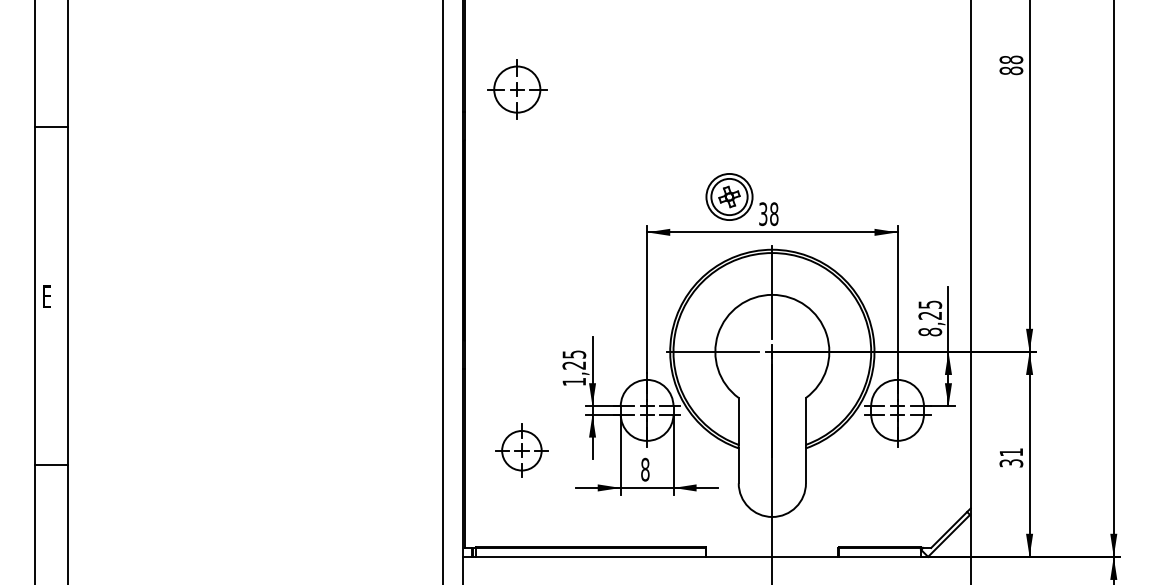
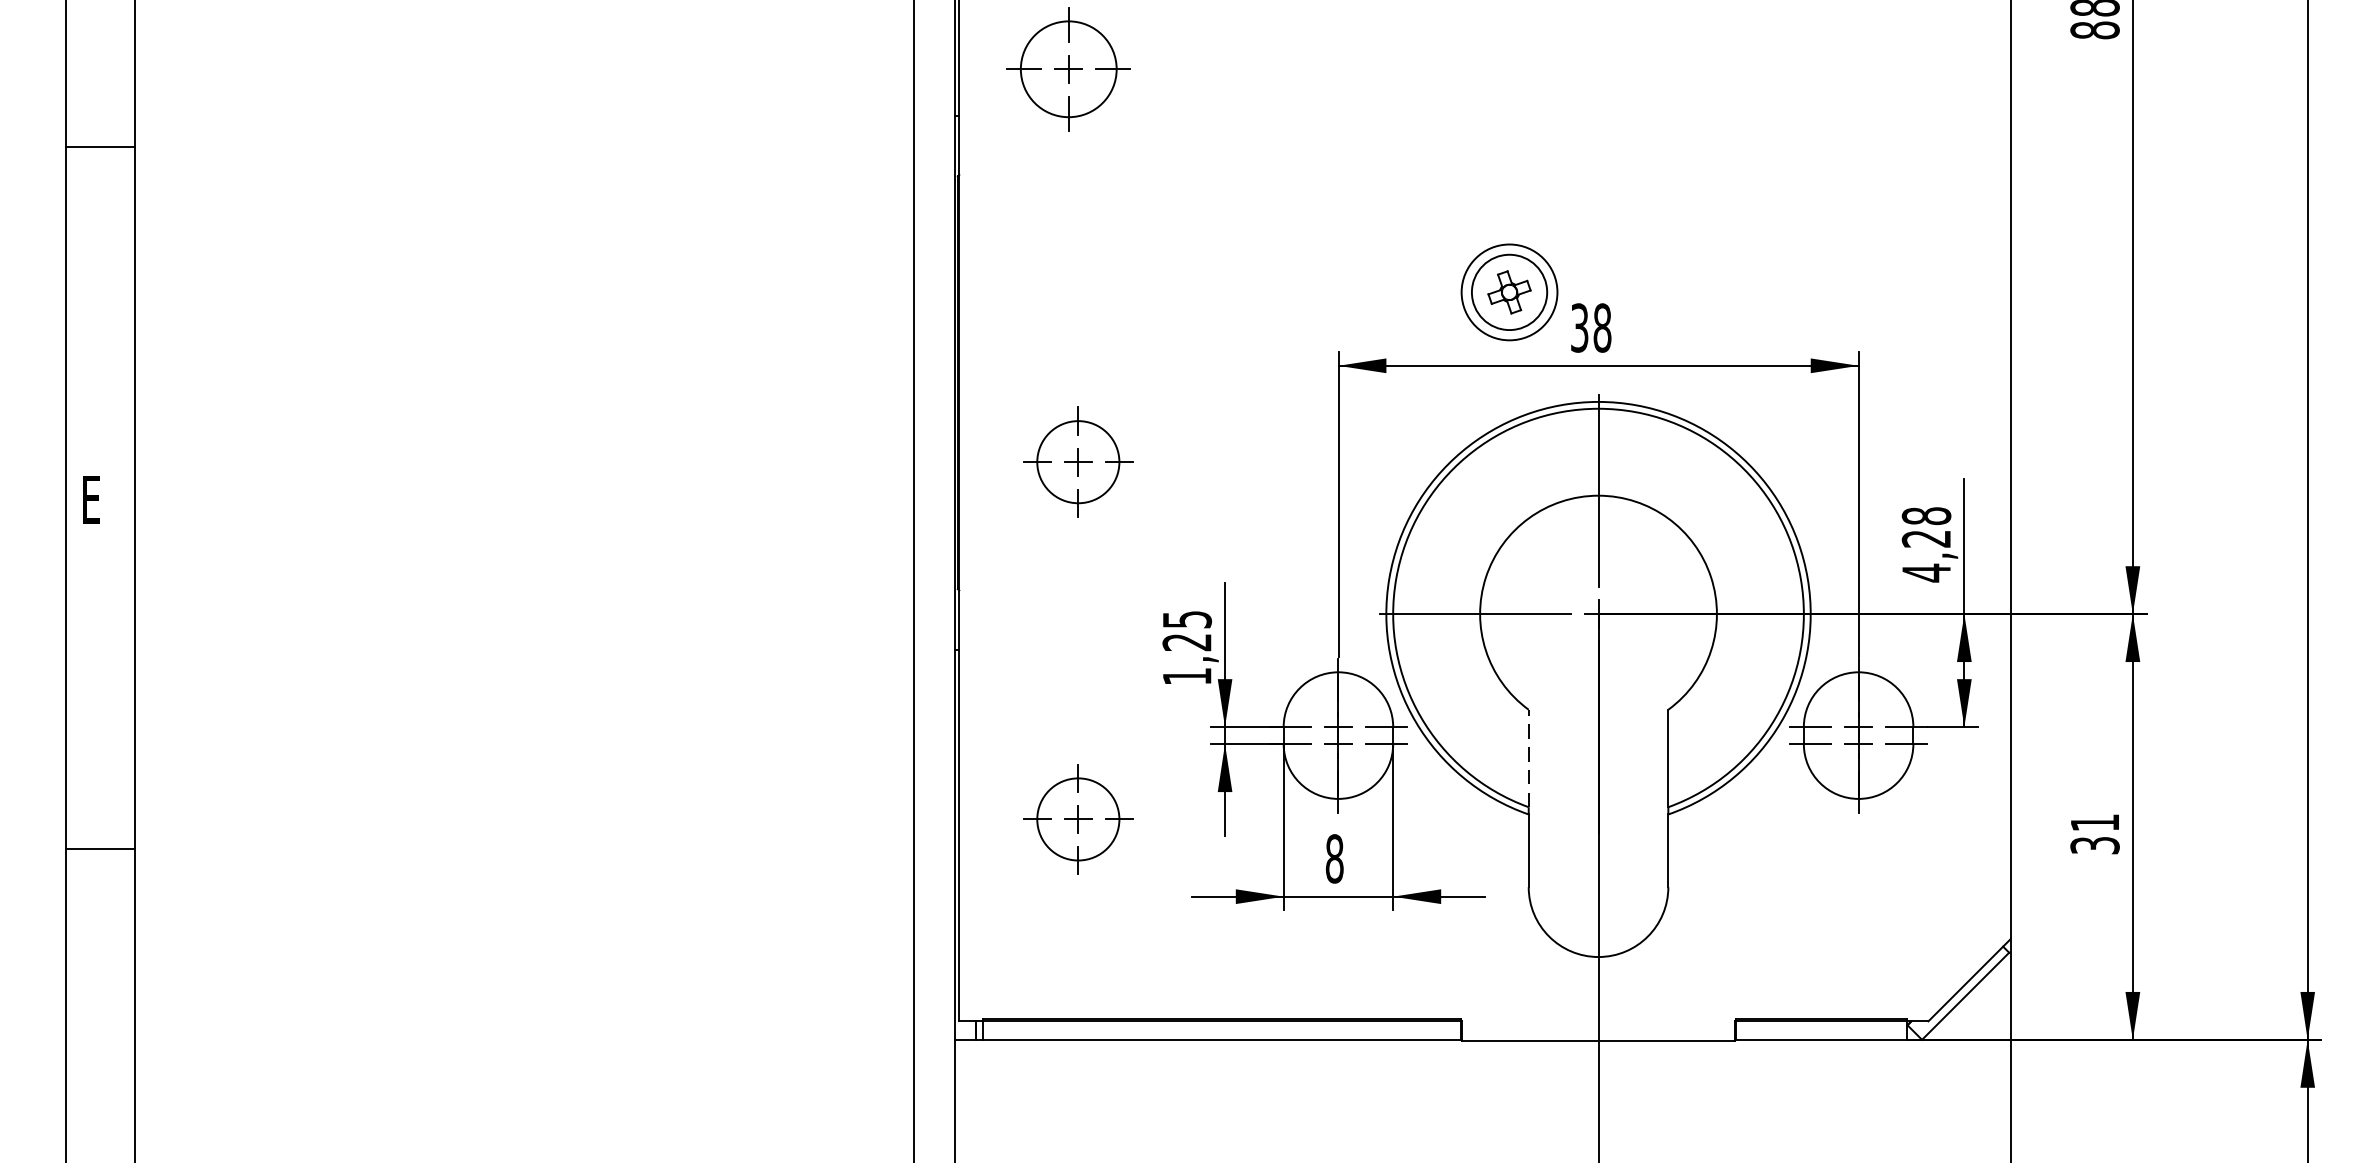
part: (521, 278) -> (1077, 461), added
text: (930, 318) -> (1927, 544), 8,25 -> 4,28
line: (738, 420) -> (1528, 756), solid -> dashed

